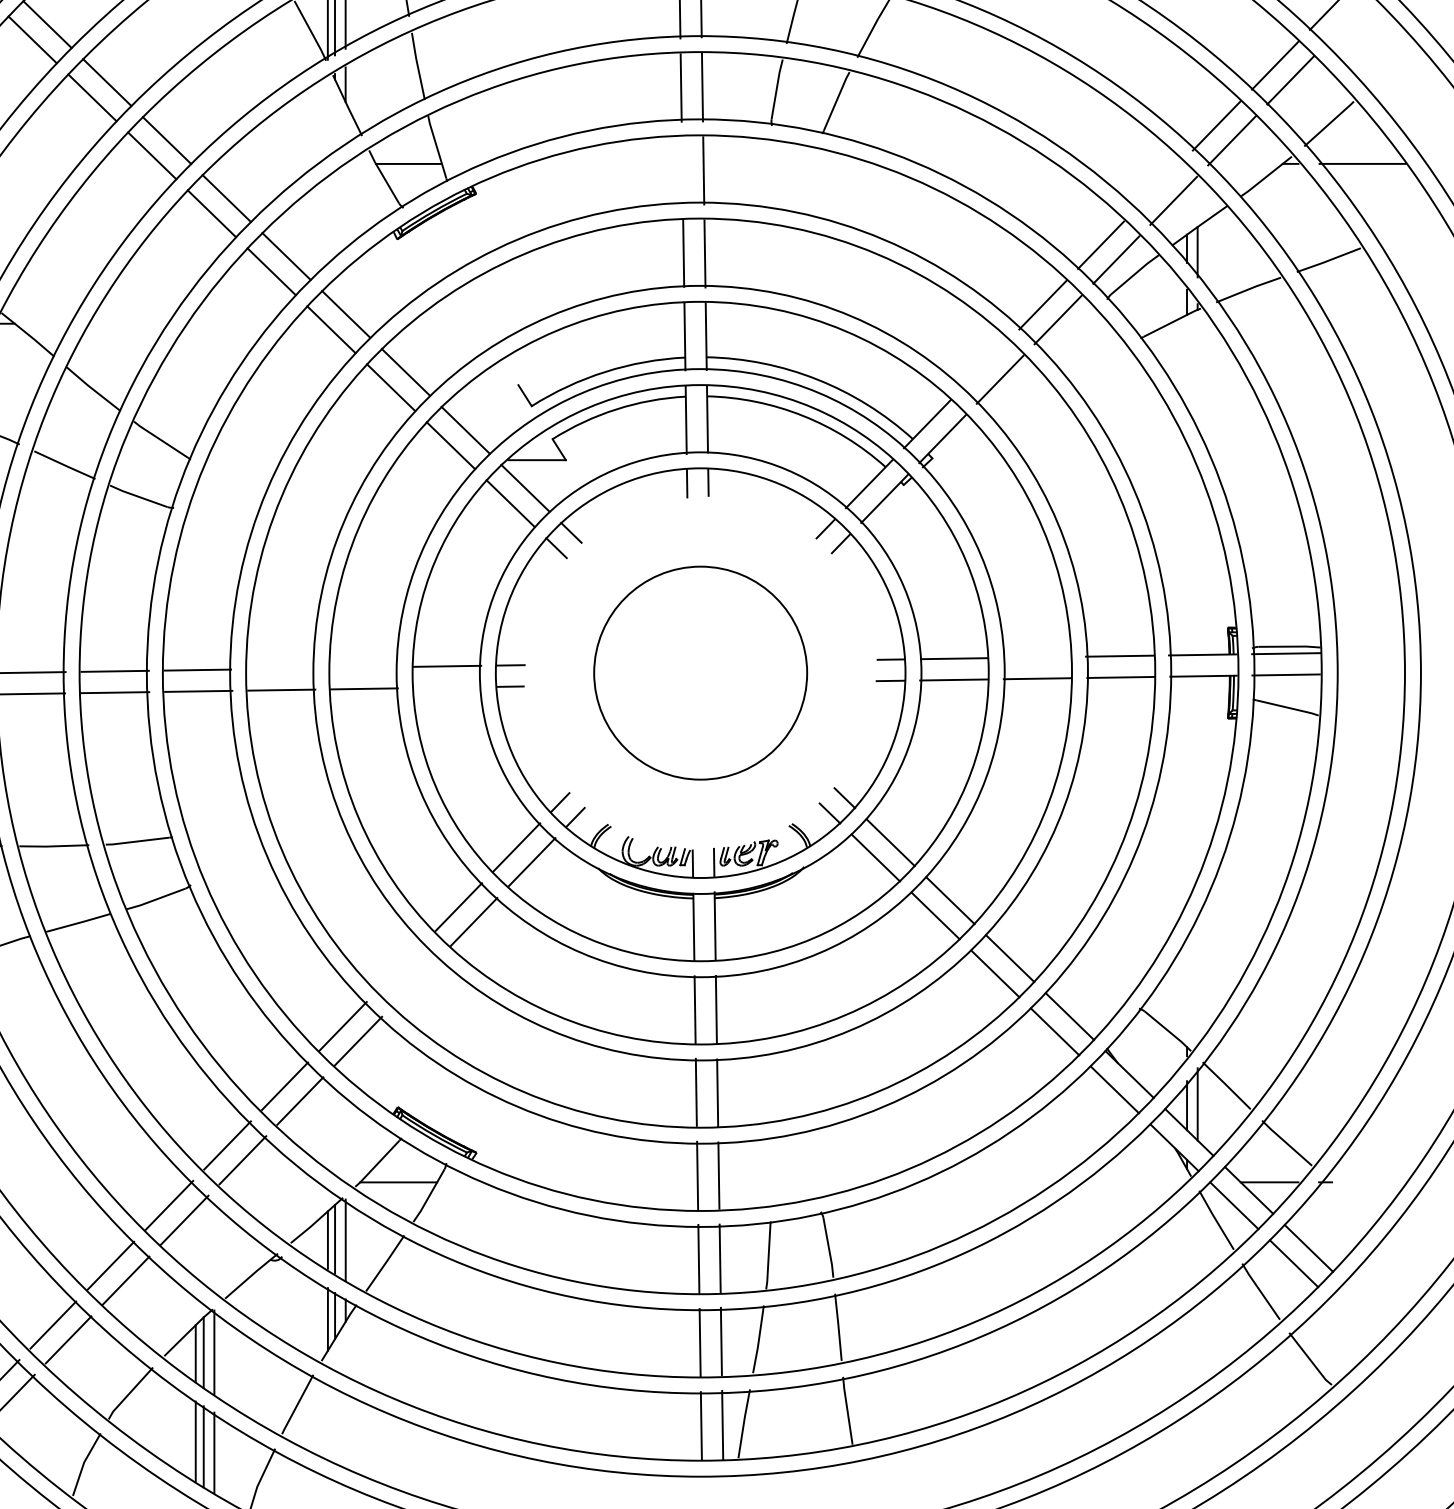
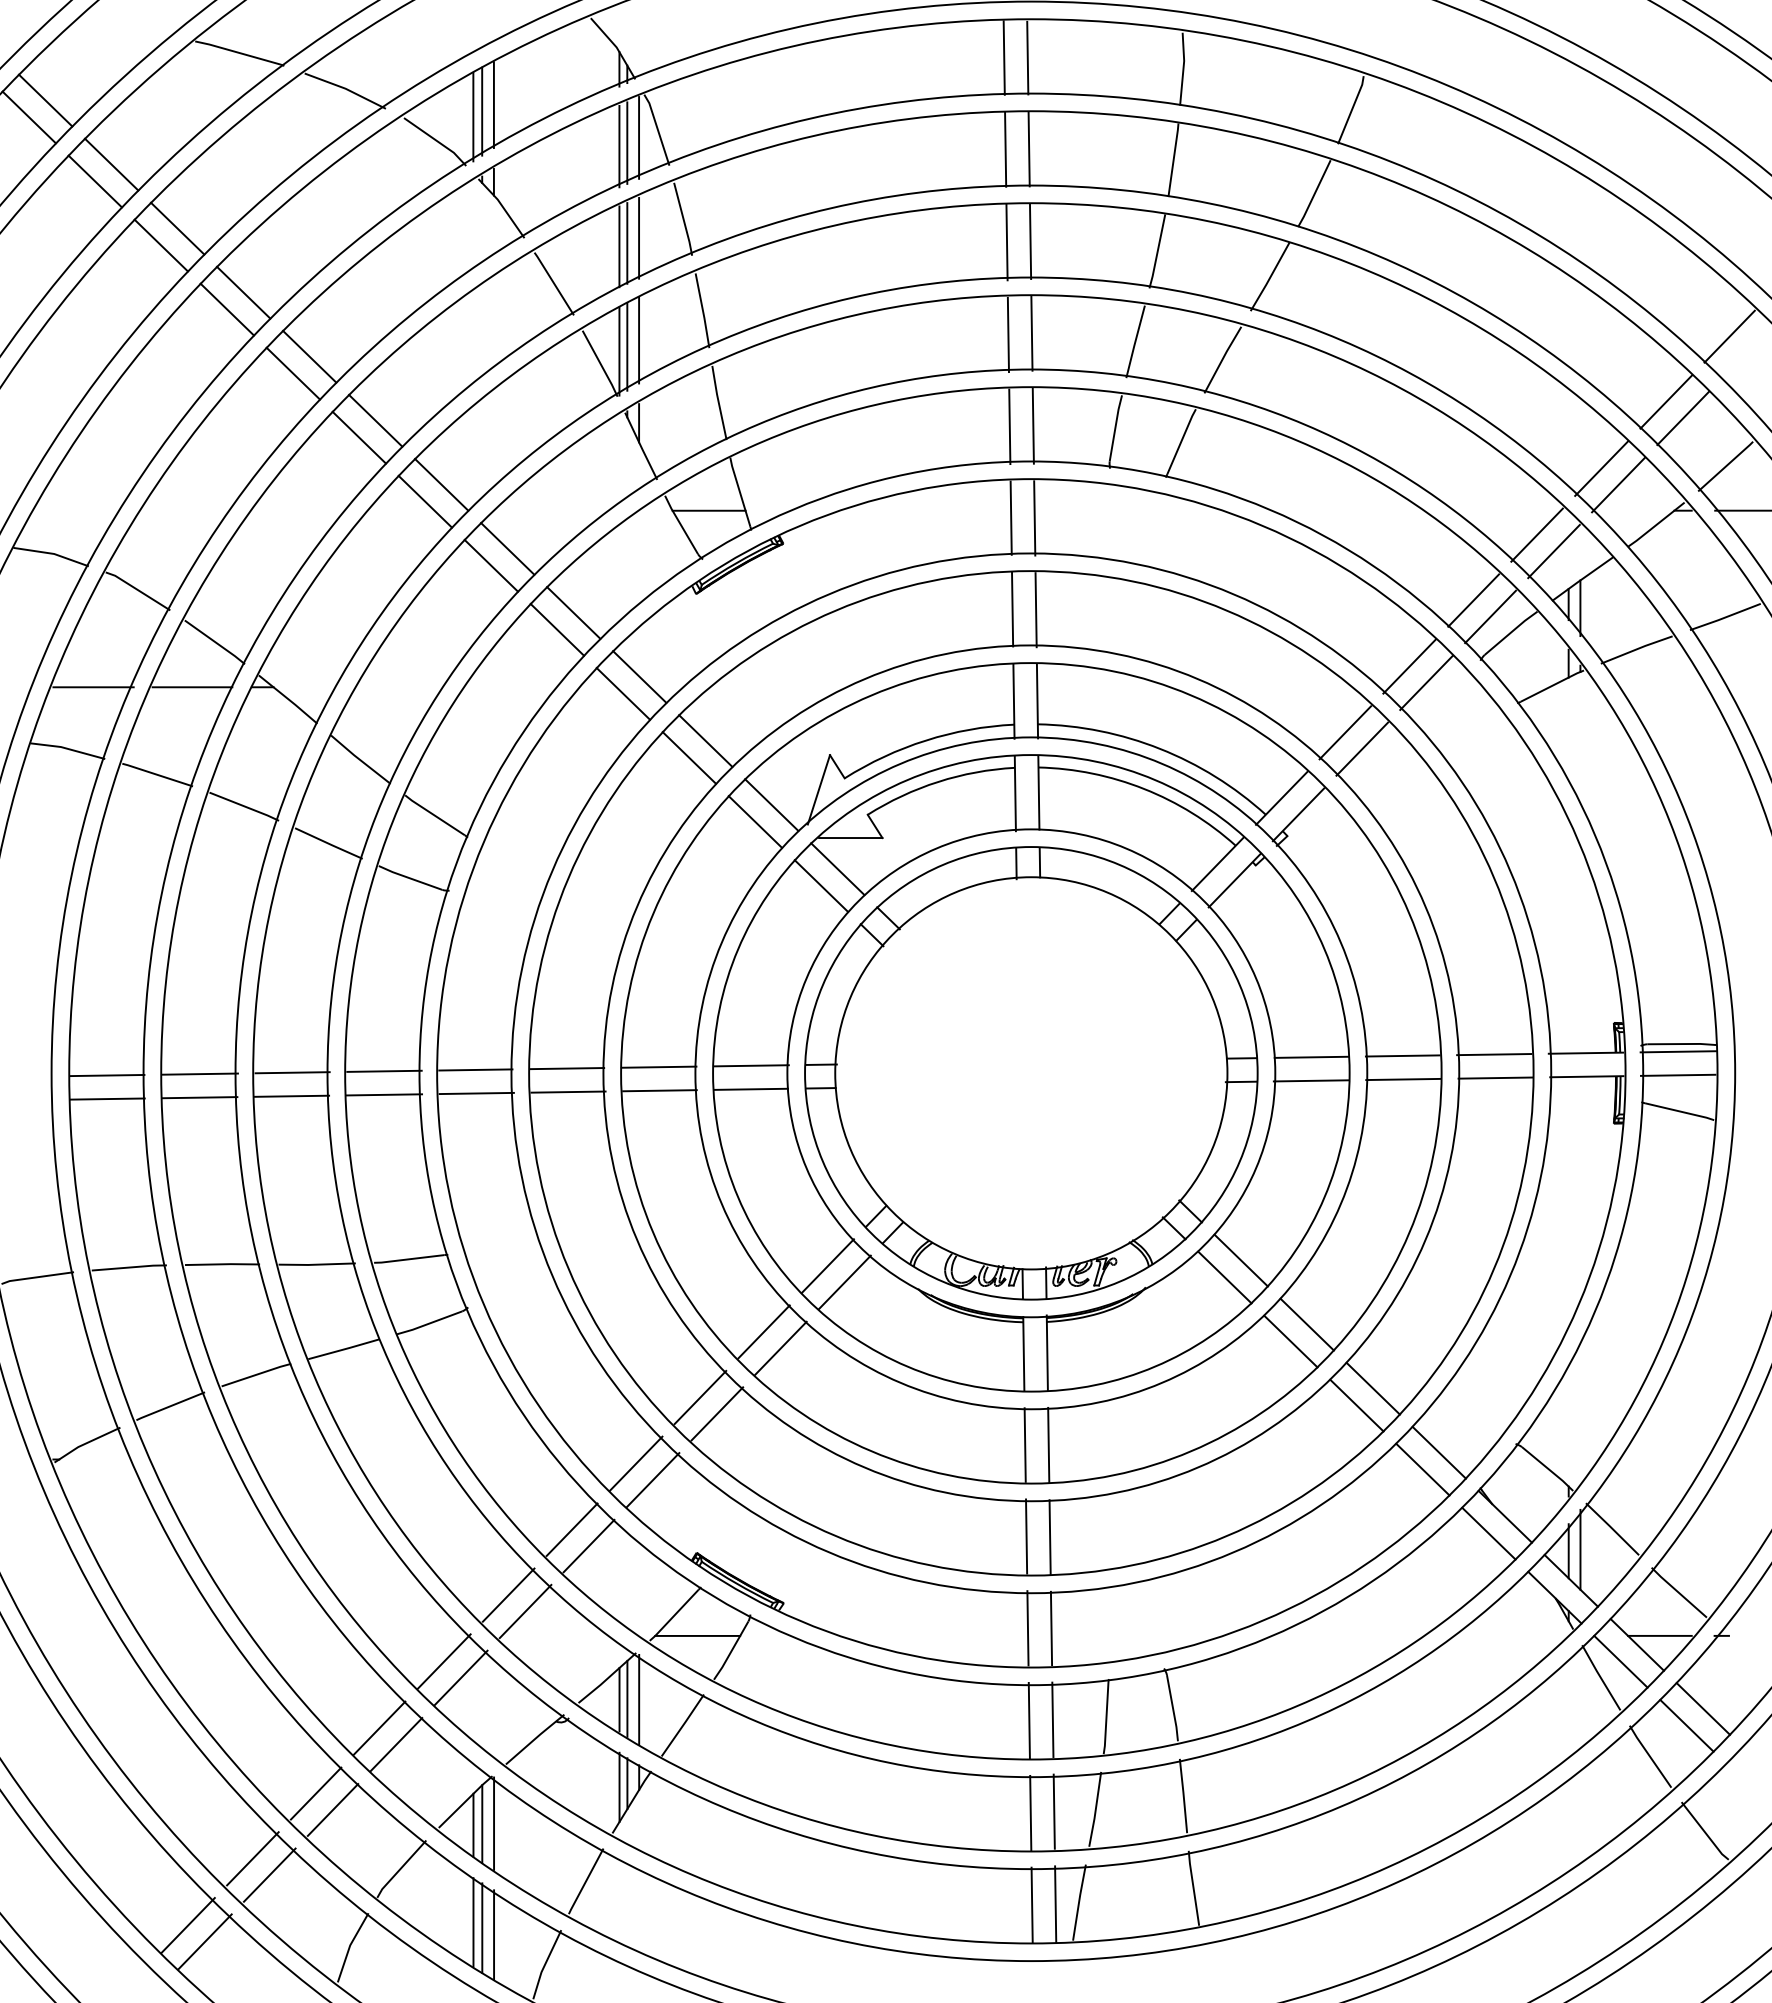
line: (681, 170) -> (1010, 517), added
line: (1157, 185) -> (1536, 534), added
line: (985, 364) -> (1345, 732), added
line: (508, 416) -> (818, 789), added
line: (1036, 657) -> (1402, 1055), added
line: (363, 666) -> (658, 1066), added
line: (280, 668) -> (567, 1068), added
circle: (700, 673) -> (1031, 1073), size x1.67
line: (446, 686) -> (750, 1088), added
line: (401, 966) -> (700, 1397), added
line: (416, 981) -> (717, 1413), added

